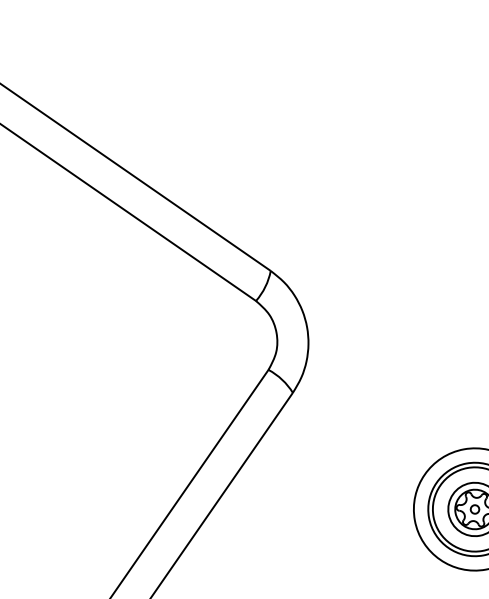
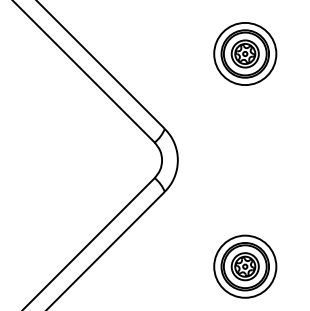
part: (400, 96) -> (245, 53), added

